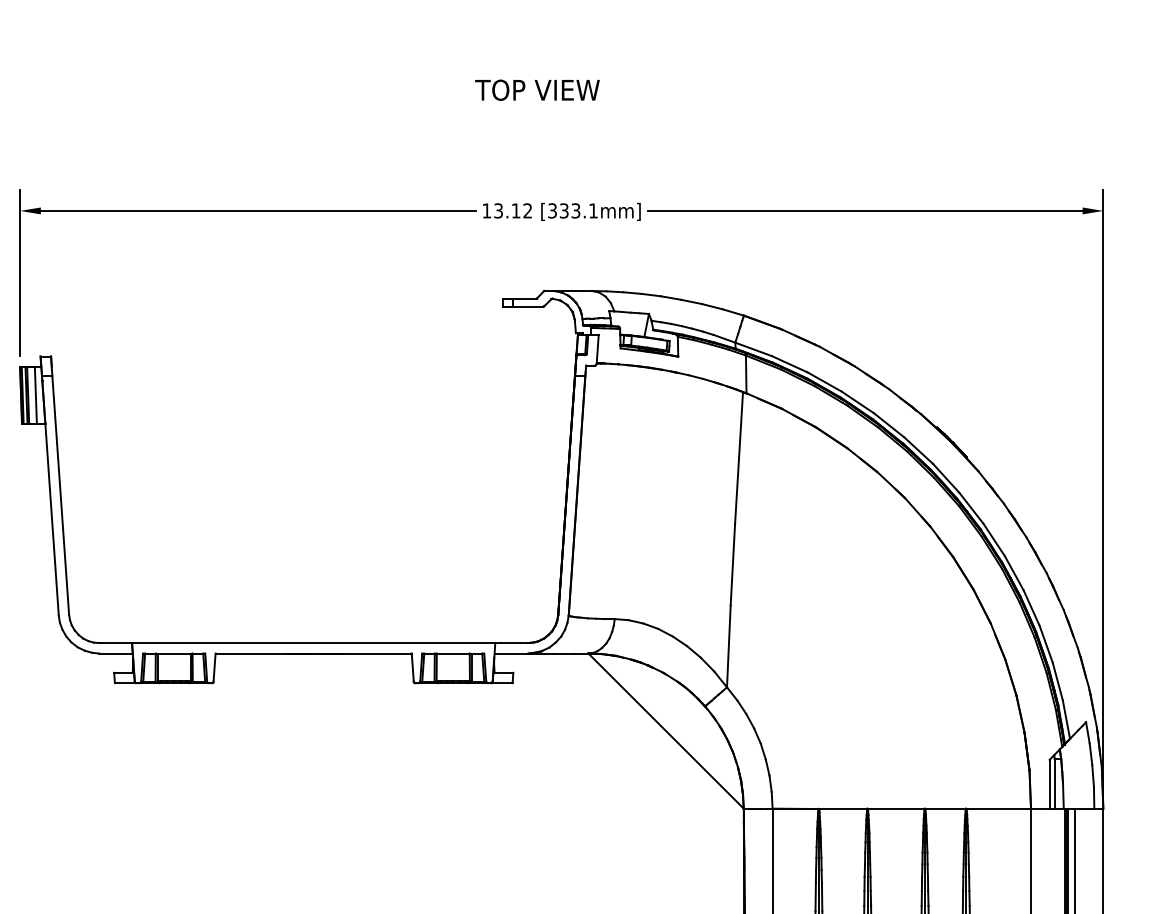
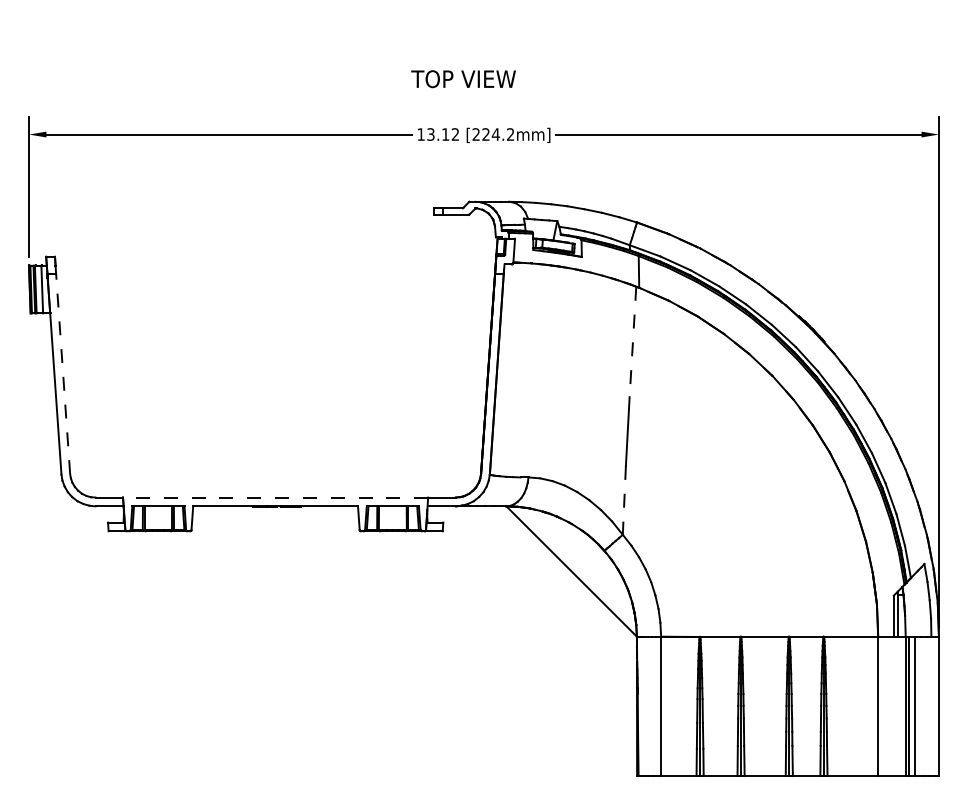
text: (537, 90) -> (463, 79), moved
text: (573, 210) -> (493, 134), [333.1mm] -> [224.2mm]
line: (738, 458) -> (632, 342), solid -> dashed
line: (61, 495) -> (63, 373), solid -> dashed
line: (313, 642) -> (275, 497), solid -> dashed
line: (729, 646) -> (624, 500), solid -> dashed

